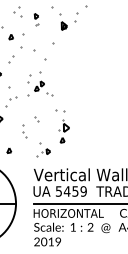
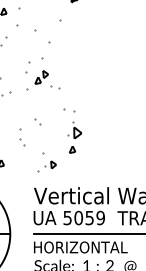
text: (66, 191) -> (77, 218), 5459 -> 5059

